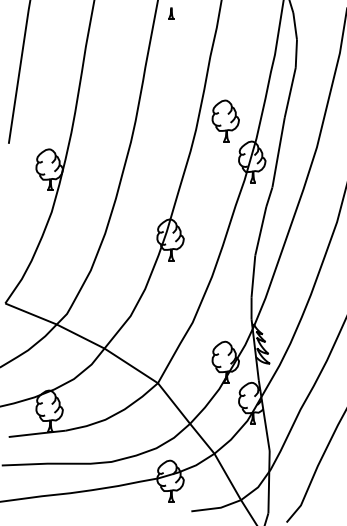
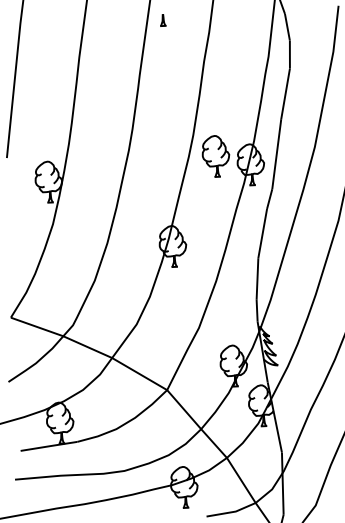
part: (225, 120) -> (215, 155), moved

